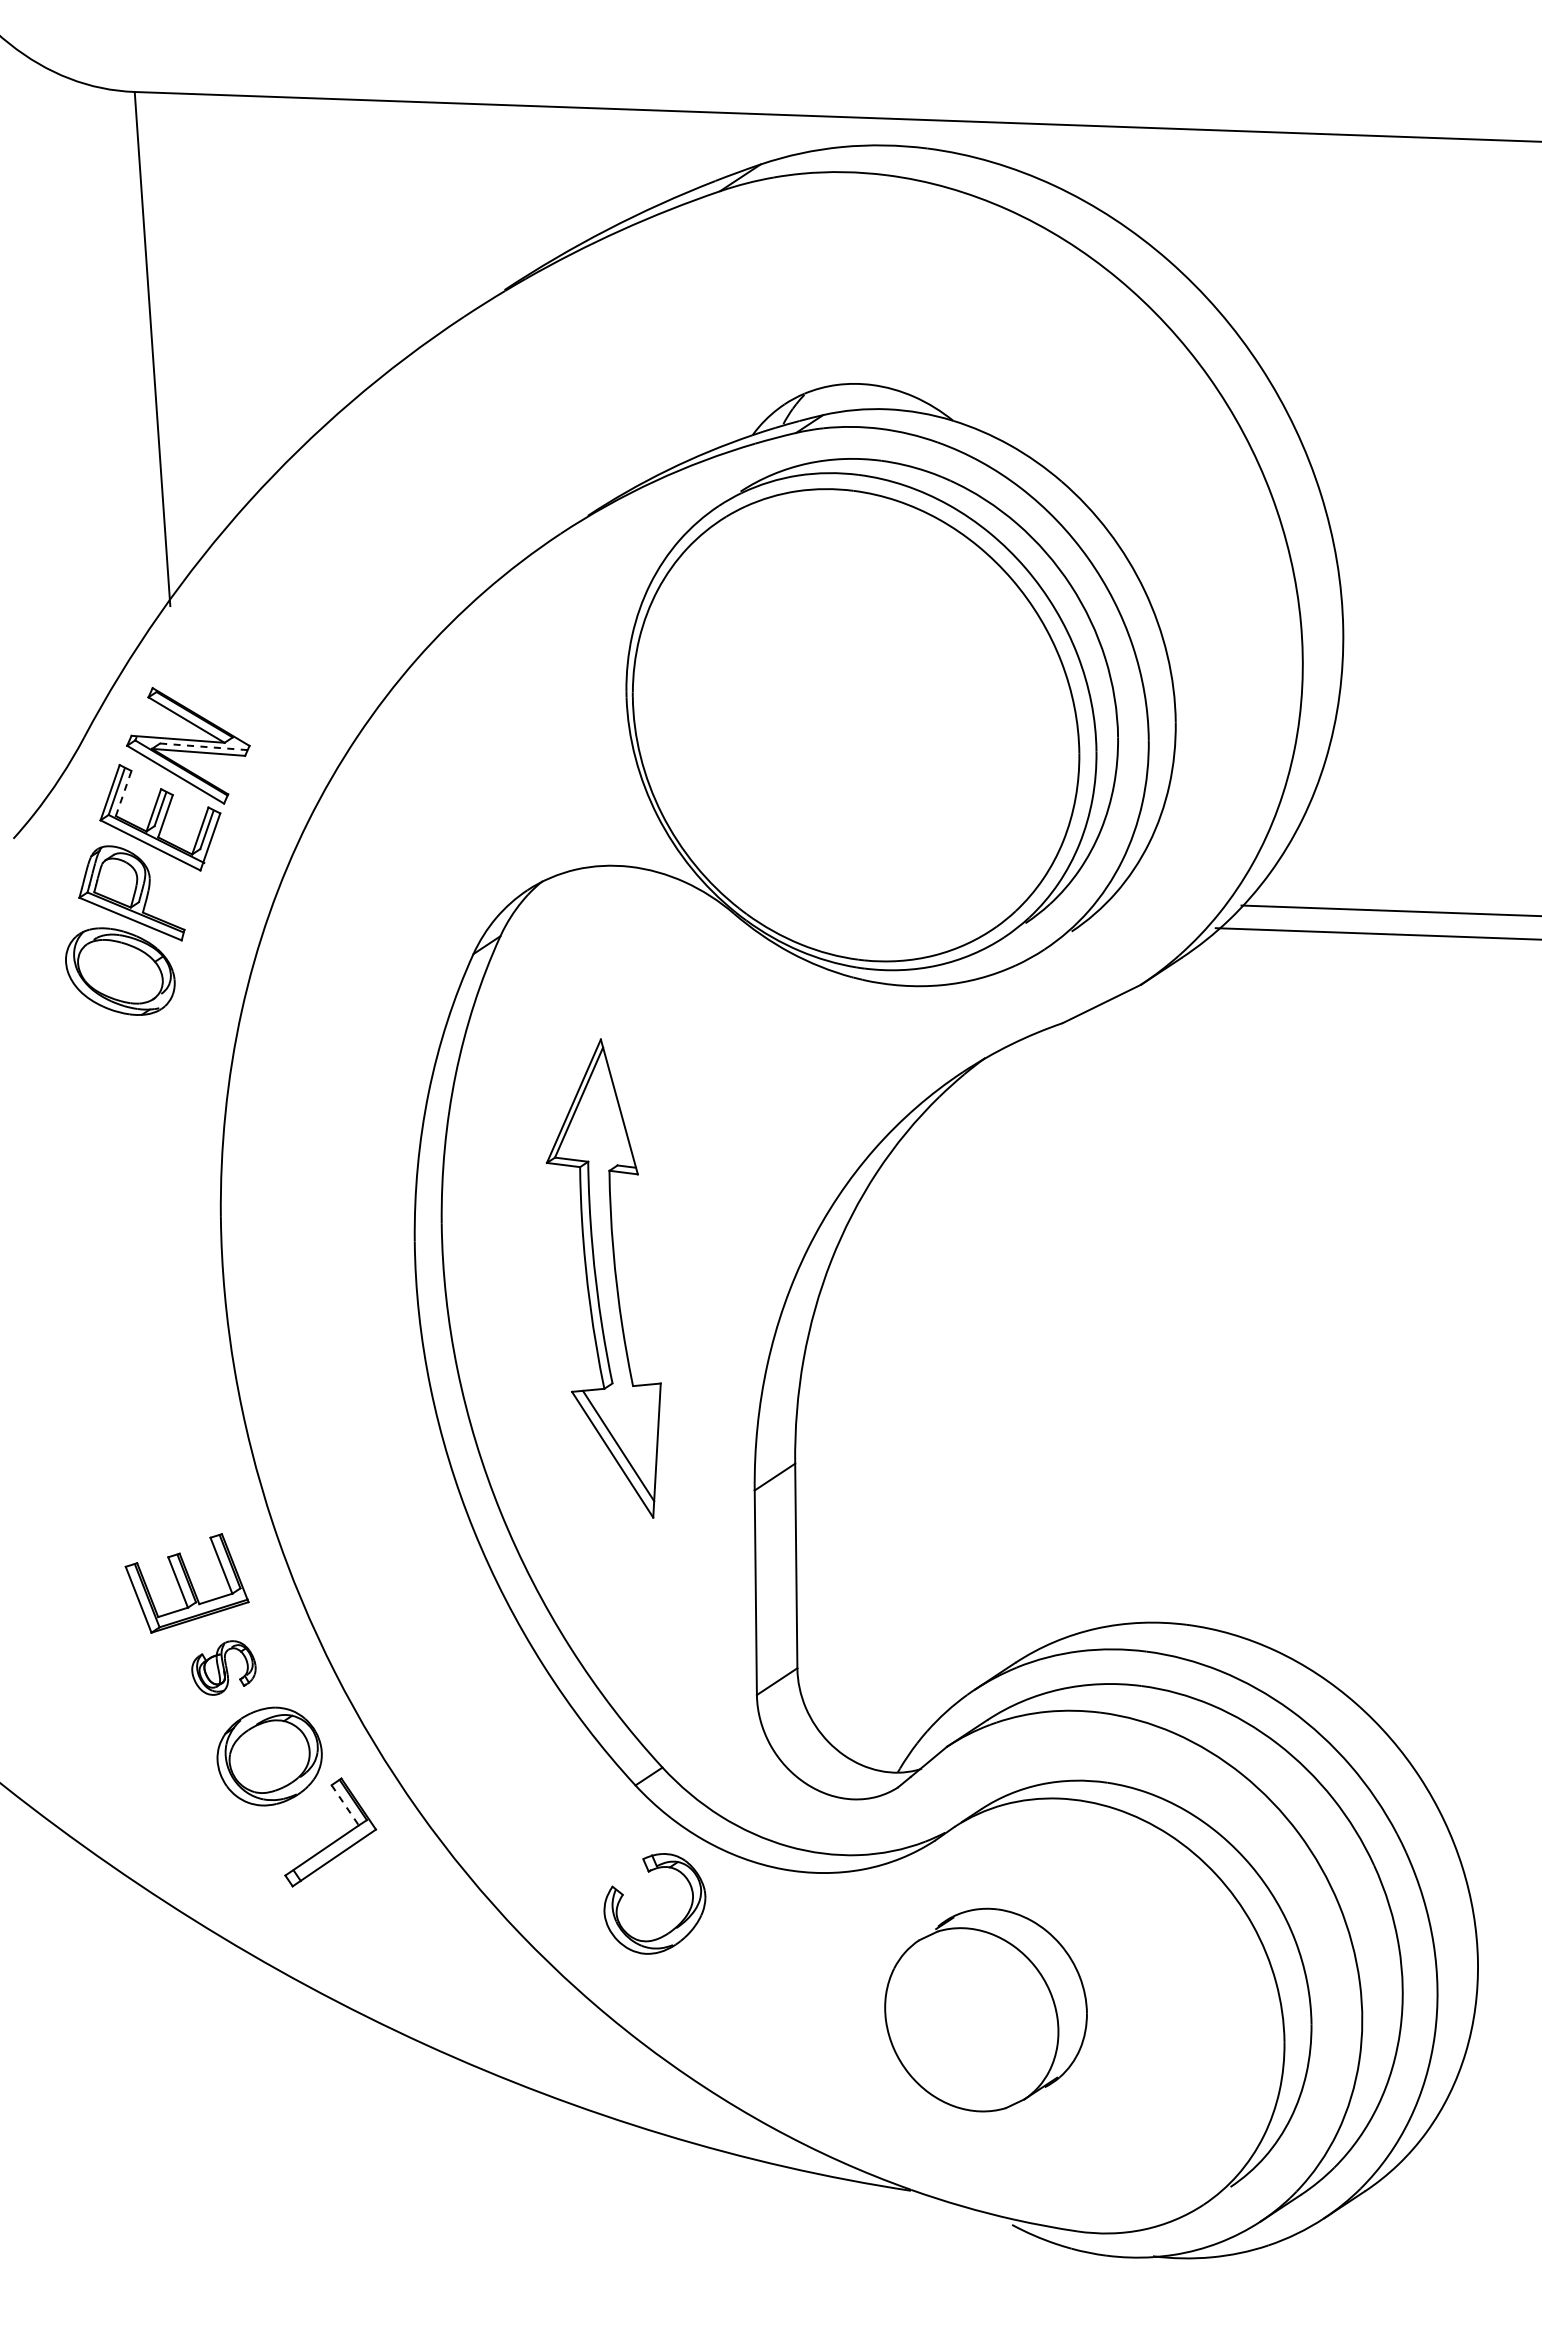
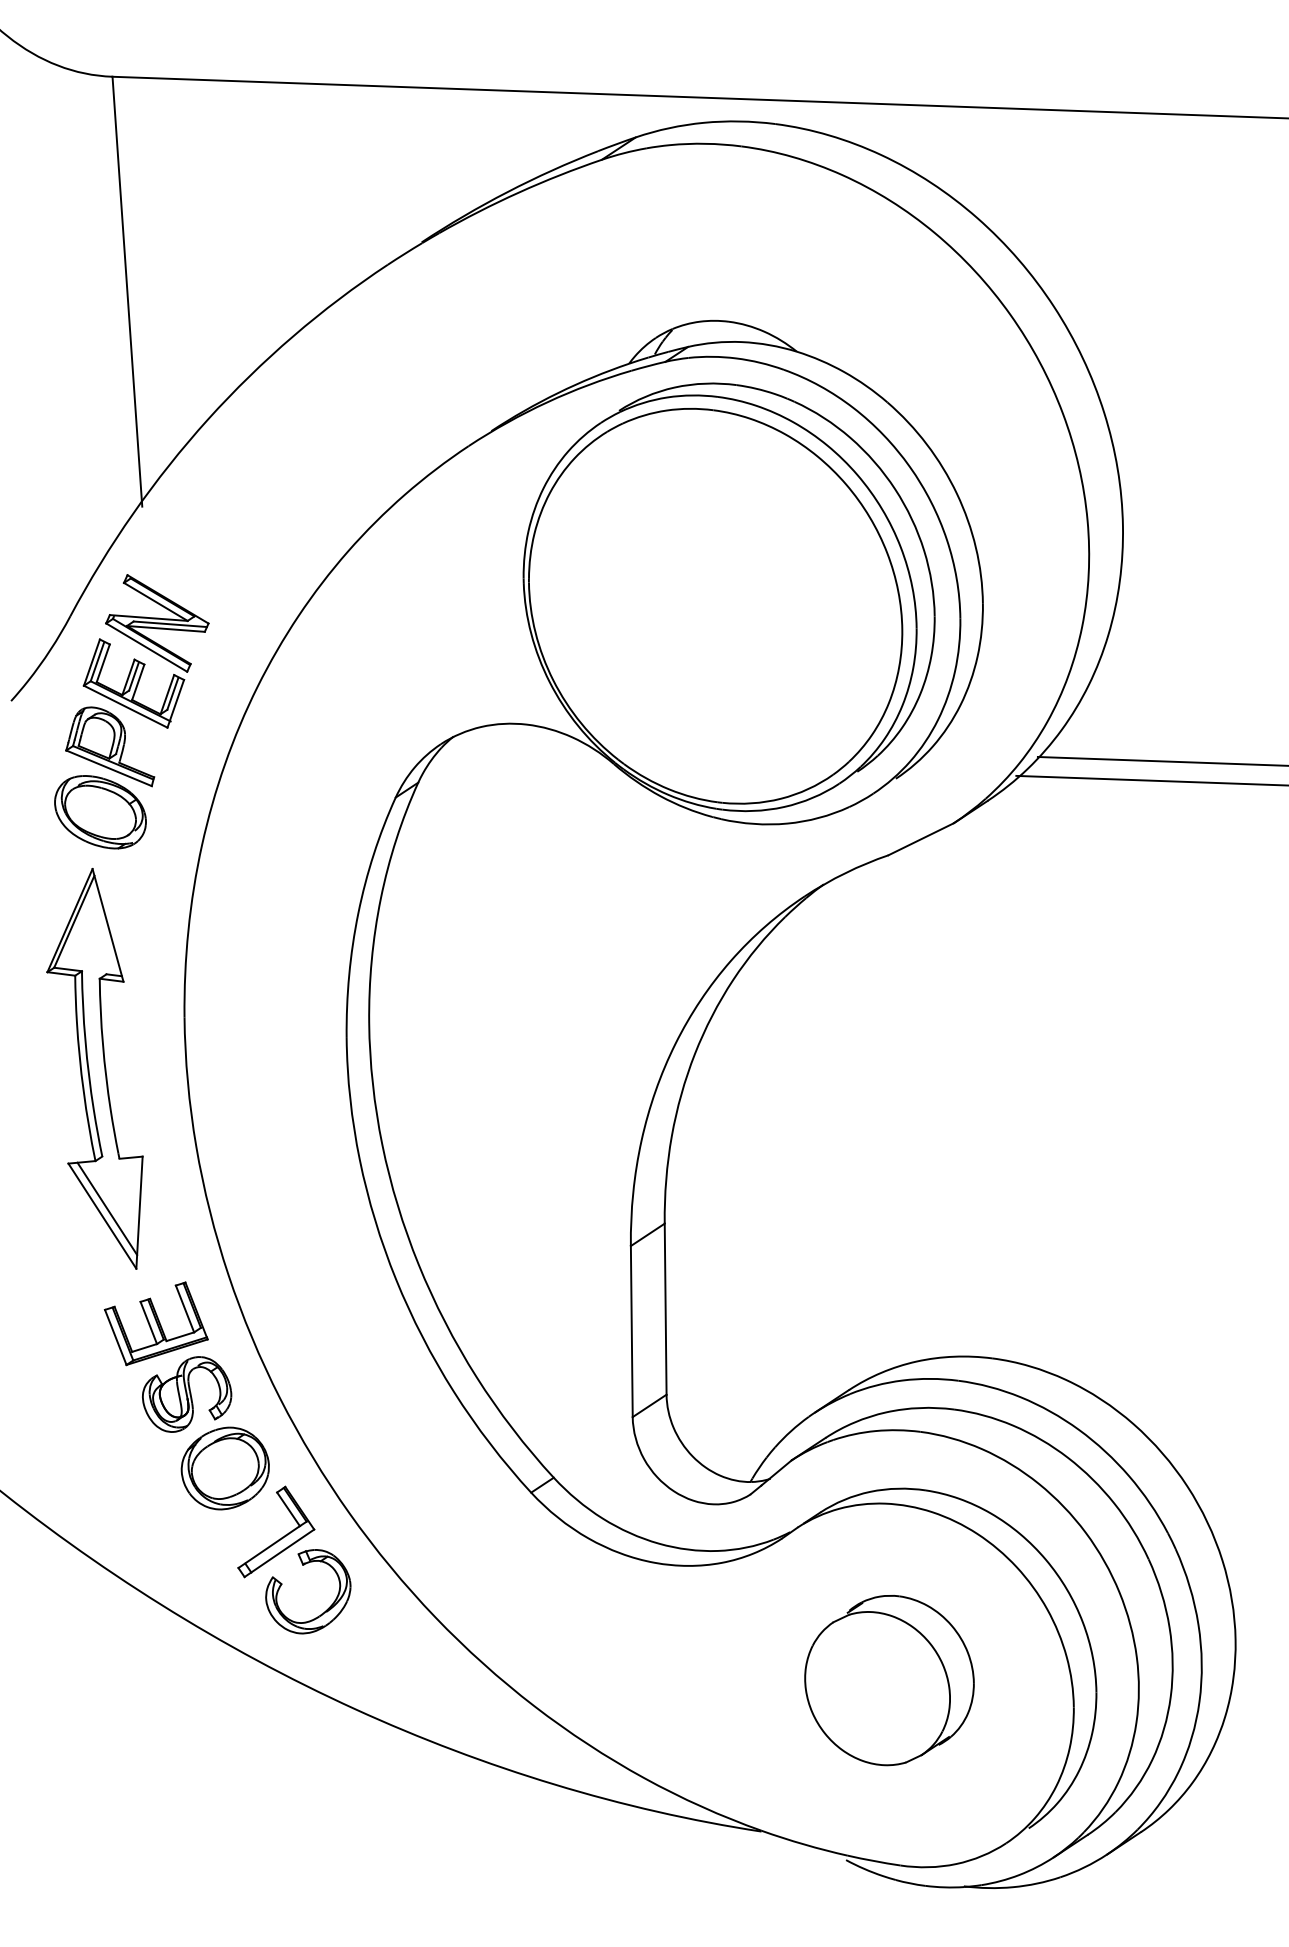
line: (203, 746) -> (170, 624), dashed -> solid
line: (123, 793) -> (103, 663), dashed -> solid
part: (603, 1278) -> (94, 1068), moved
part: (223, 1667) -> (186, 1394), size x1.67
line: (345, 1805) -> (288, 1509), dashed -> solid
part: (676, 1925) -> (326, 1609), moved
part: (985, 2009) -> (889, 1680), moved

